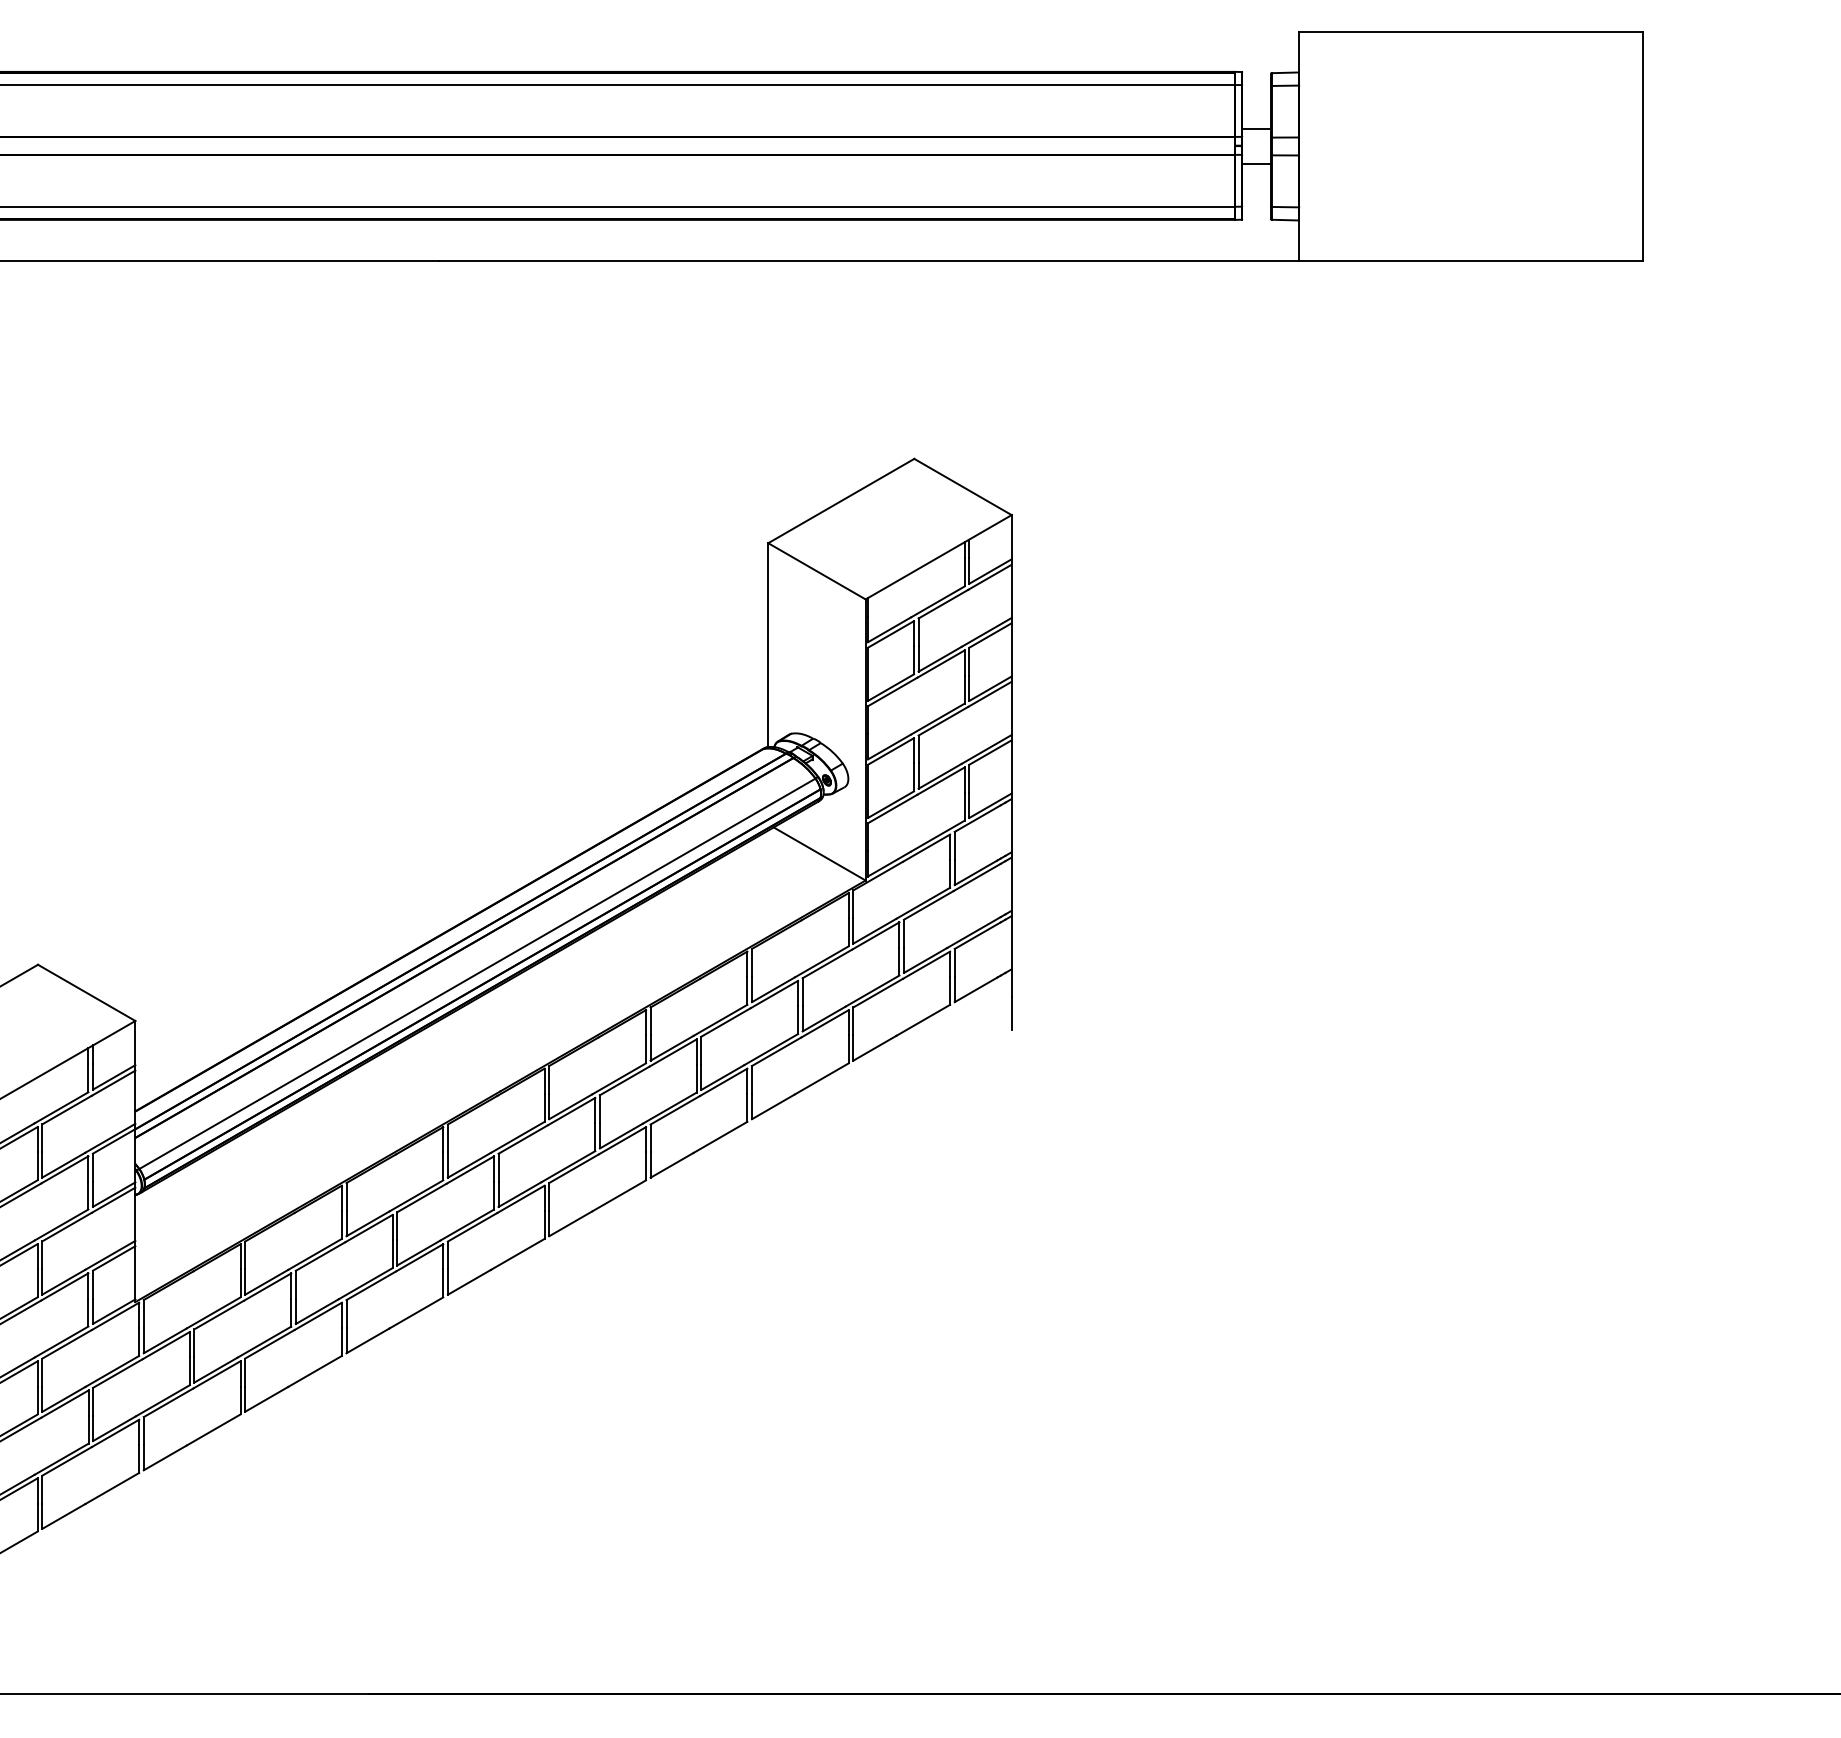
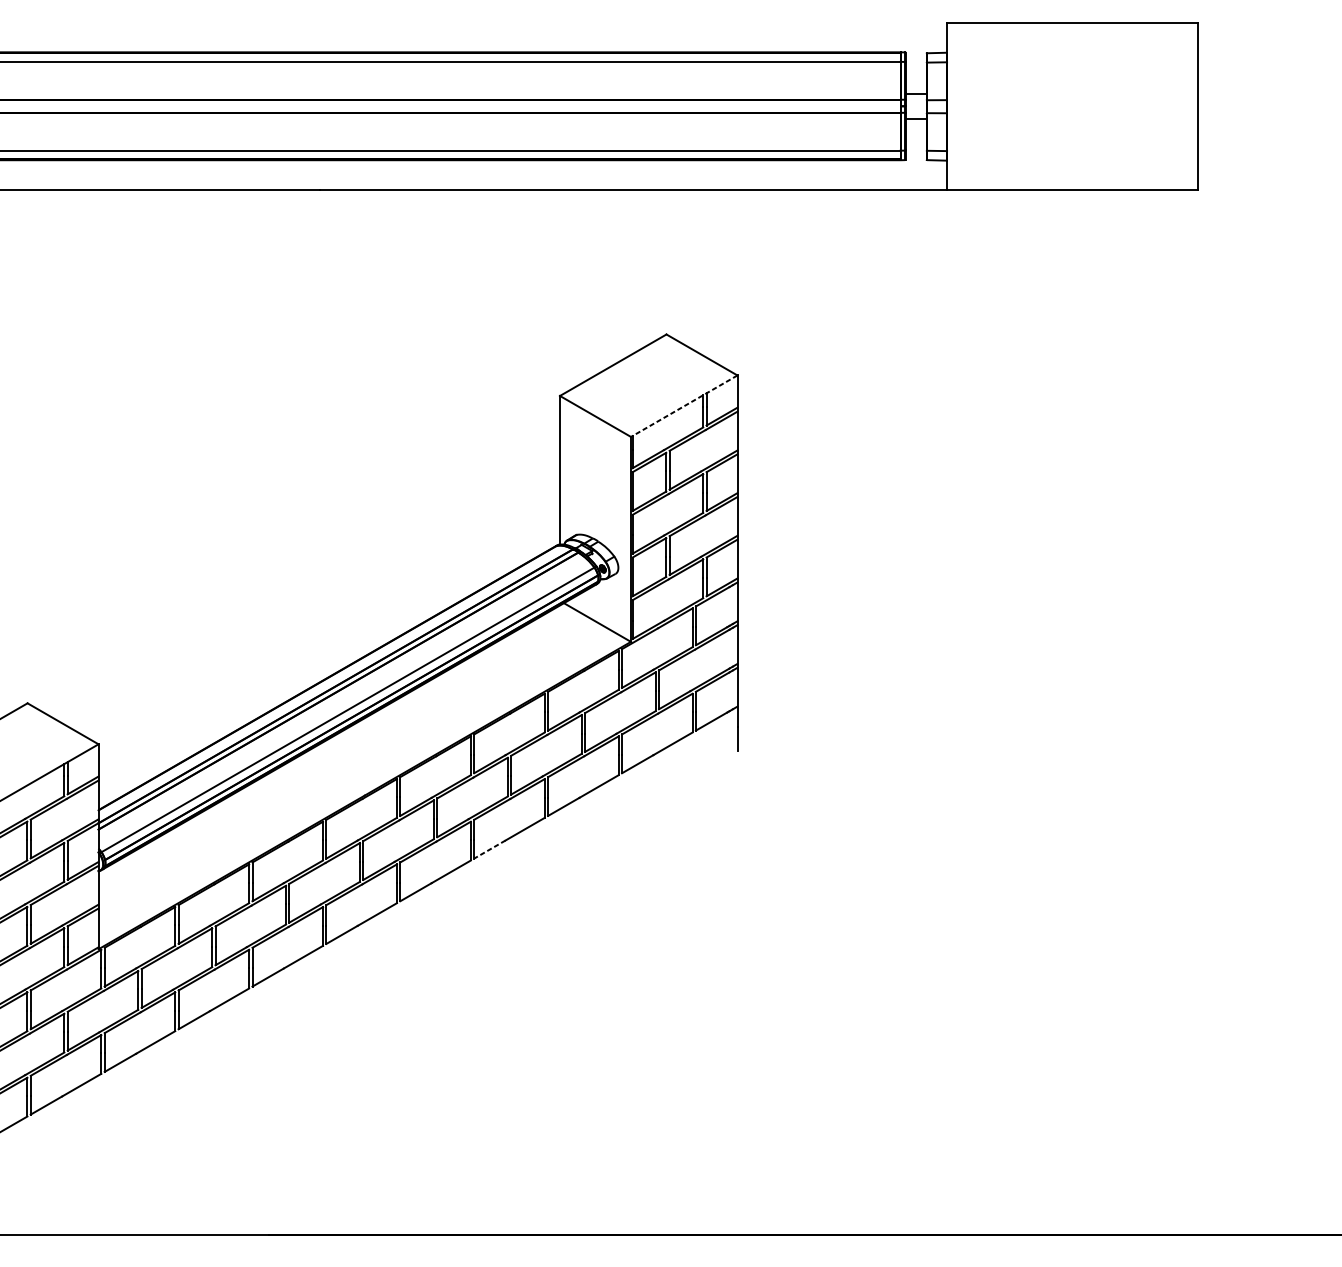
line: (938, 557) -> (684, 406), solid -> dashed
line: (672, 1165) -> (490, 849), solid -> dashed

